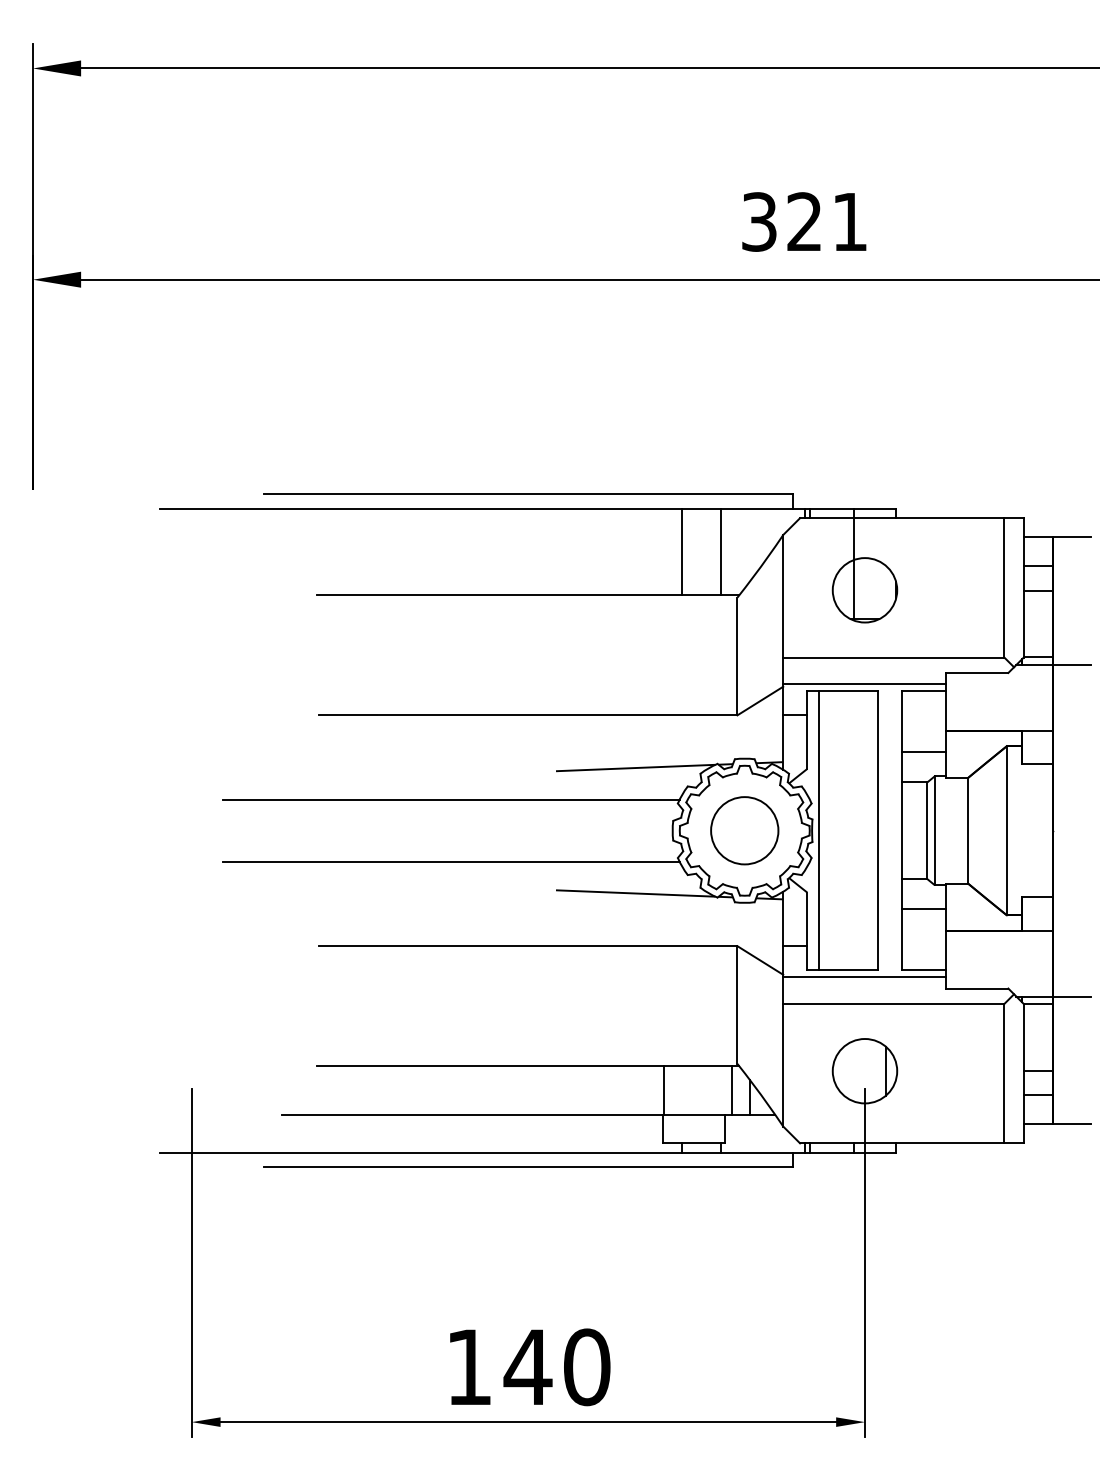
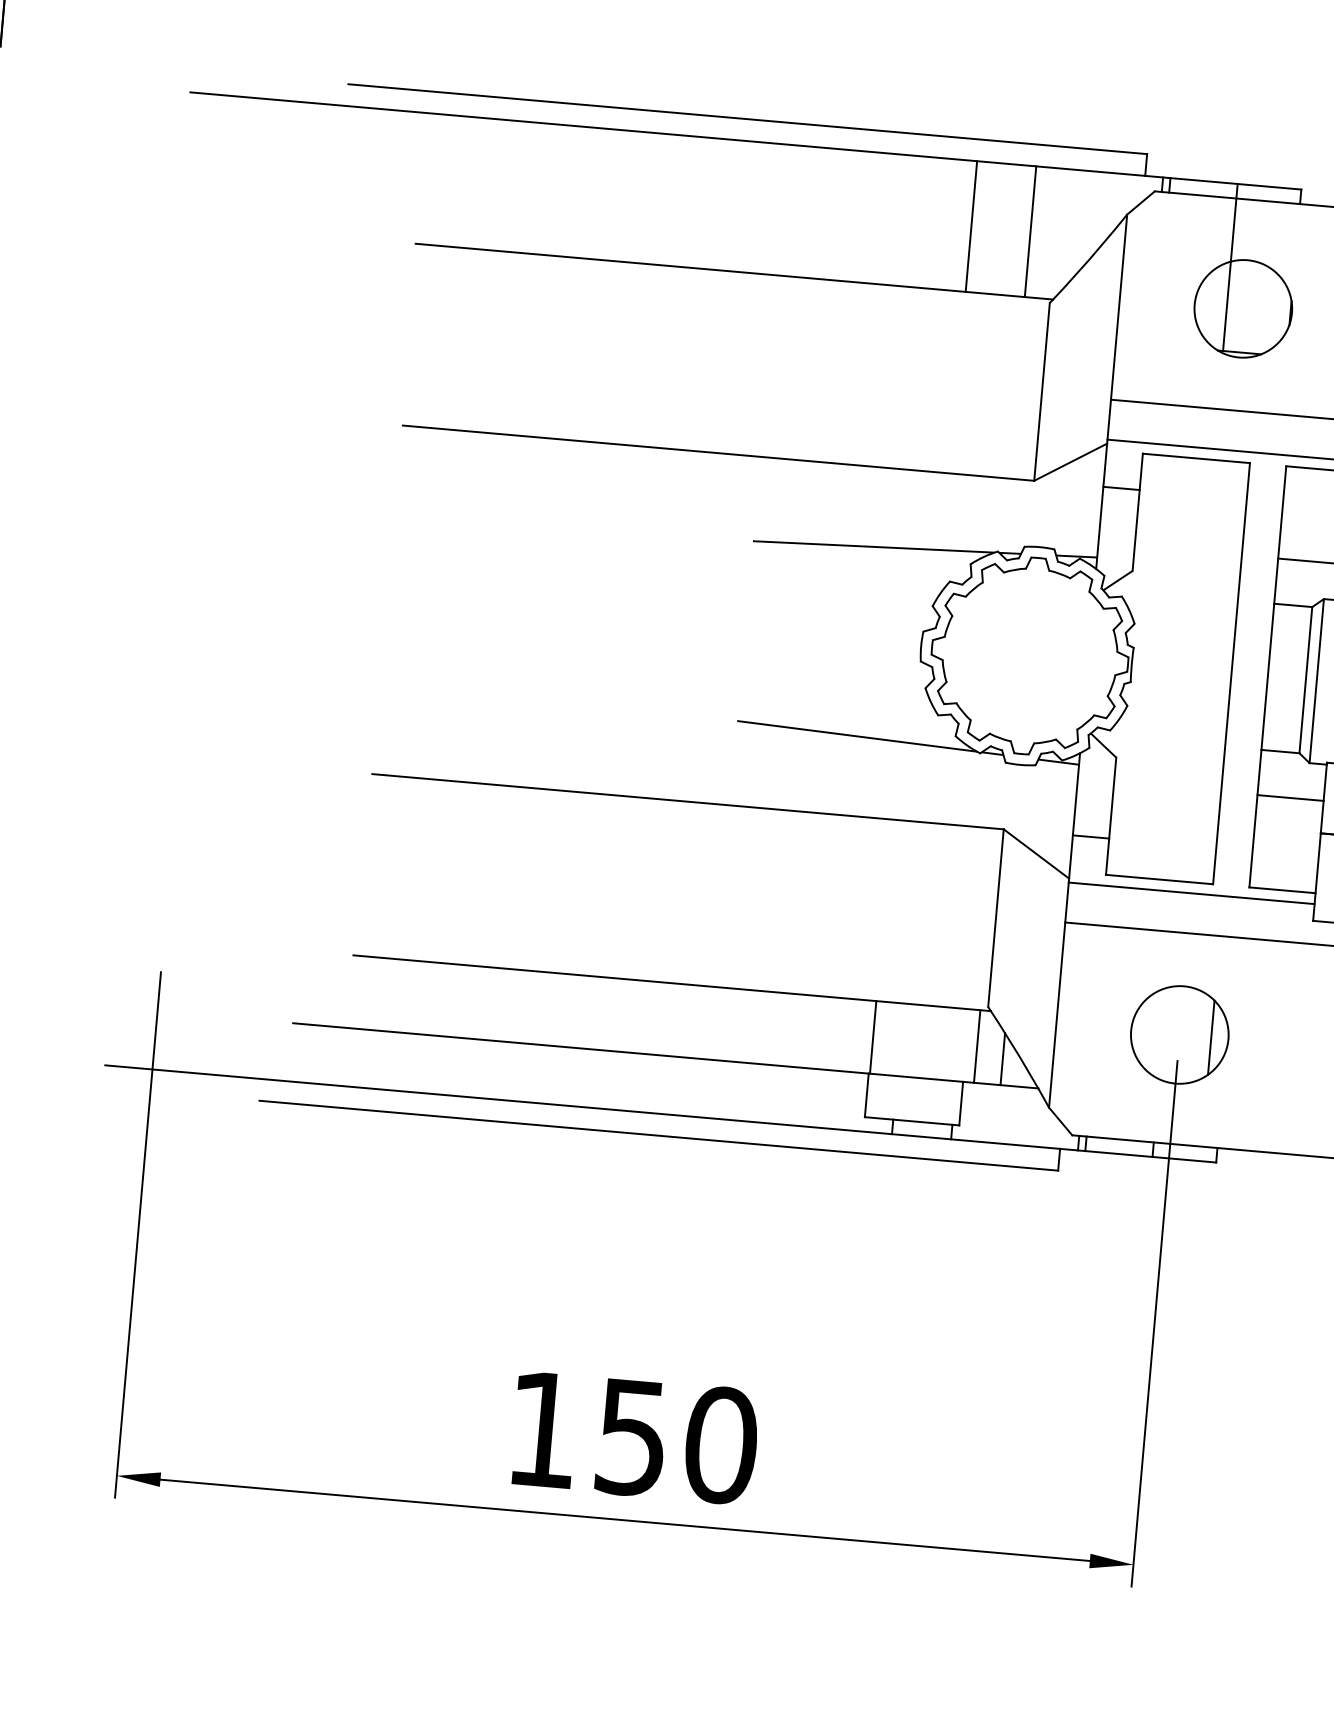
line: (450, 799) -> (589, 569), removed
circle: (744, 830) -> (1029, 655), removed
line: (819, 830) -> (1142, 665), removed
line: (450, 862) -> (581, 665), removed
text: (527, 1367) -> (631, 1437), 140 -> 150

